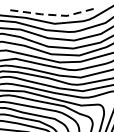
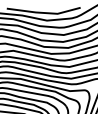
line: (50, 14) -> (43, 12), dashed -> solid

